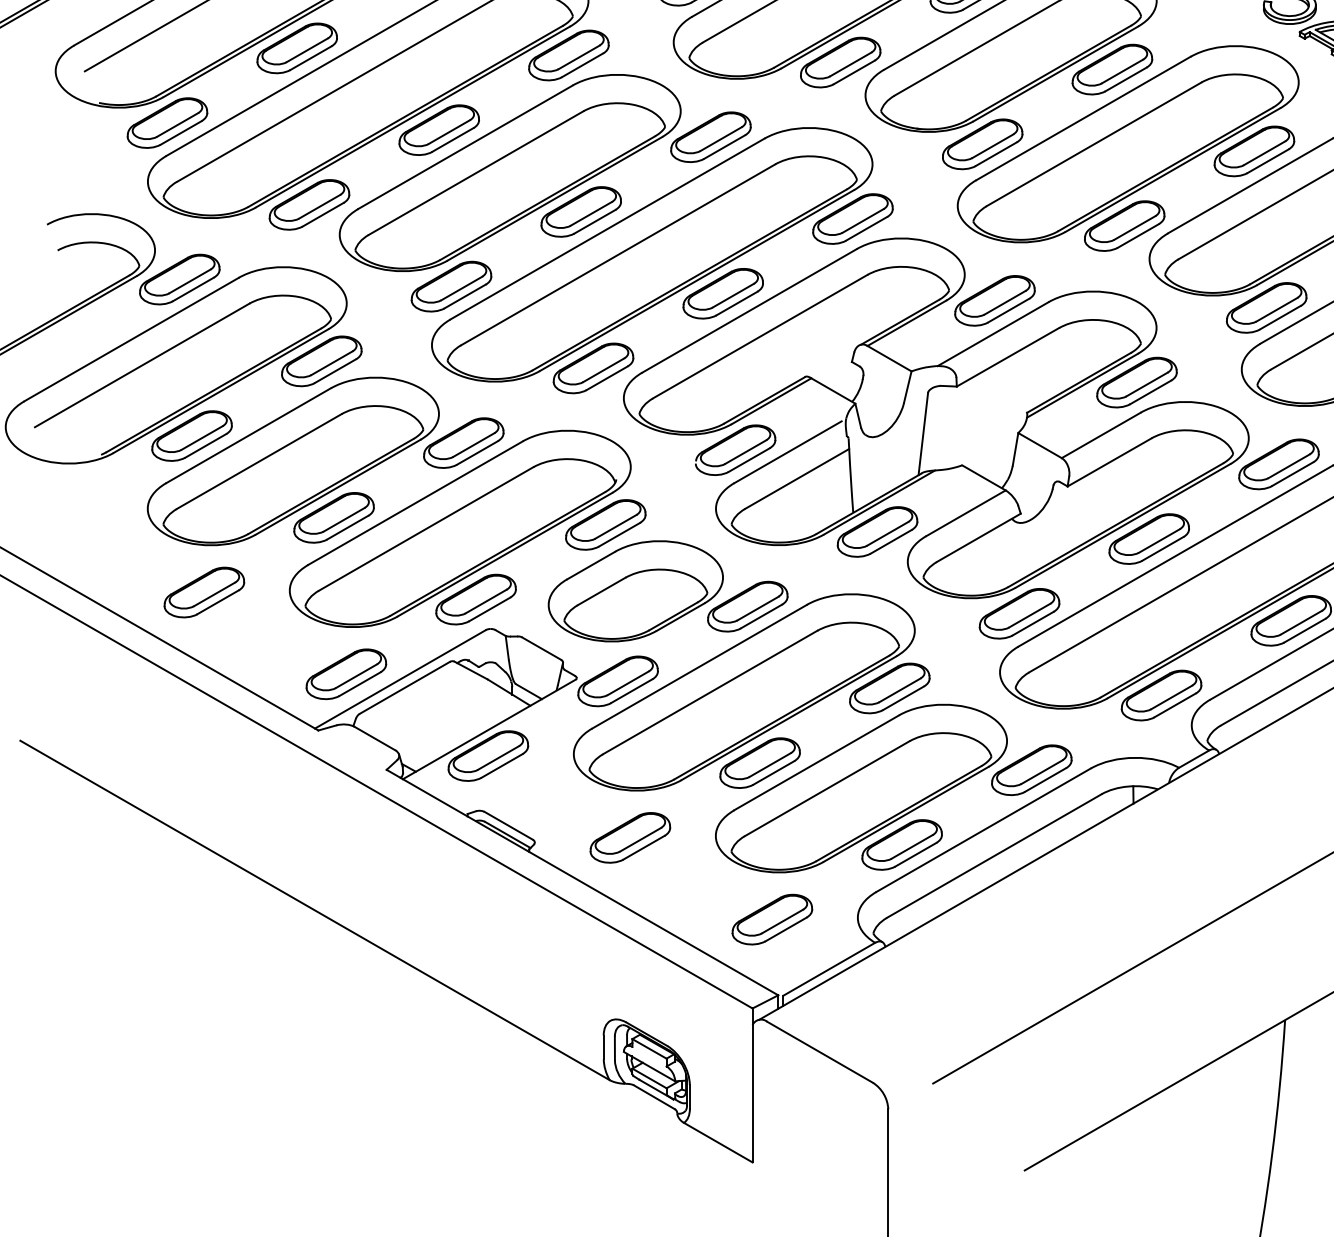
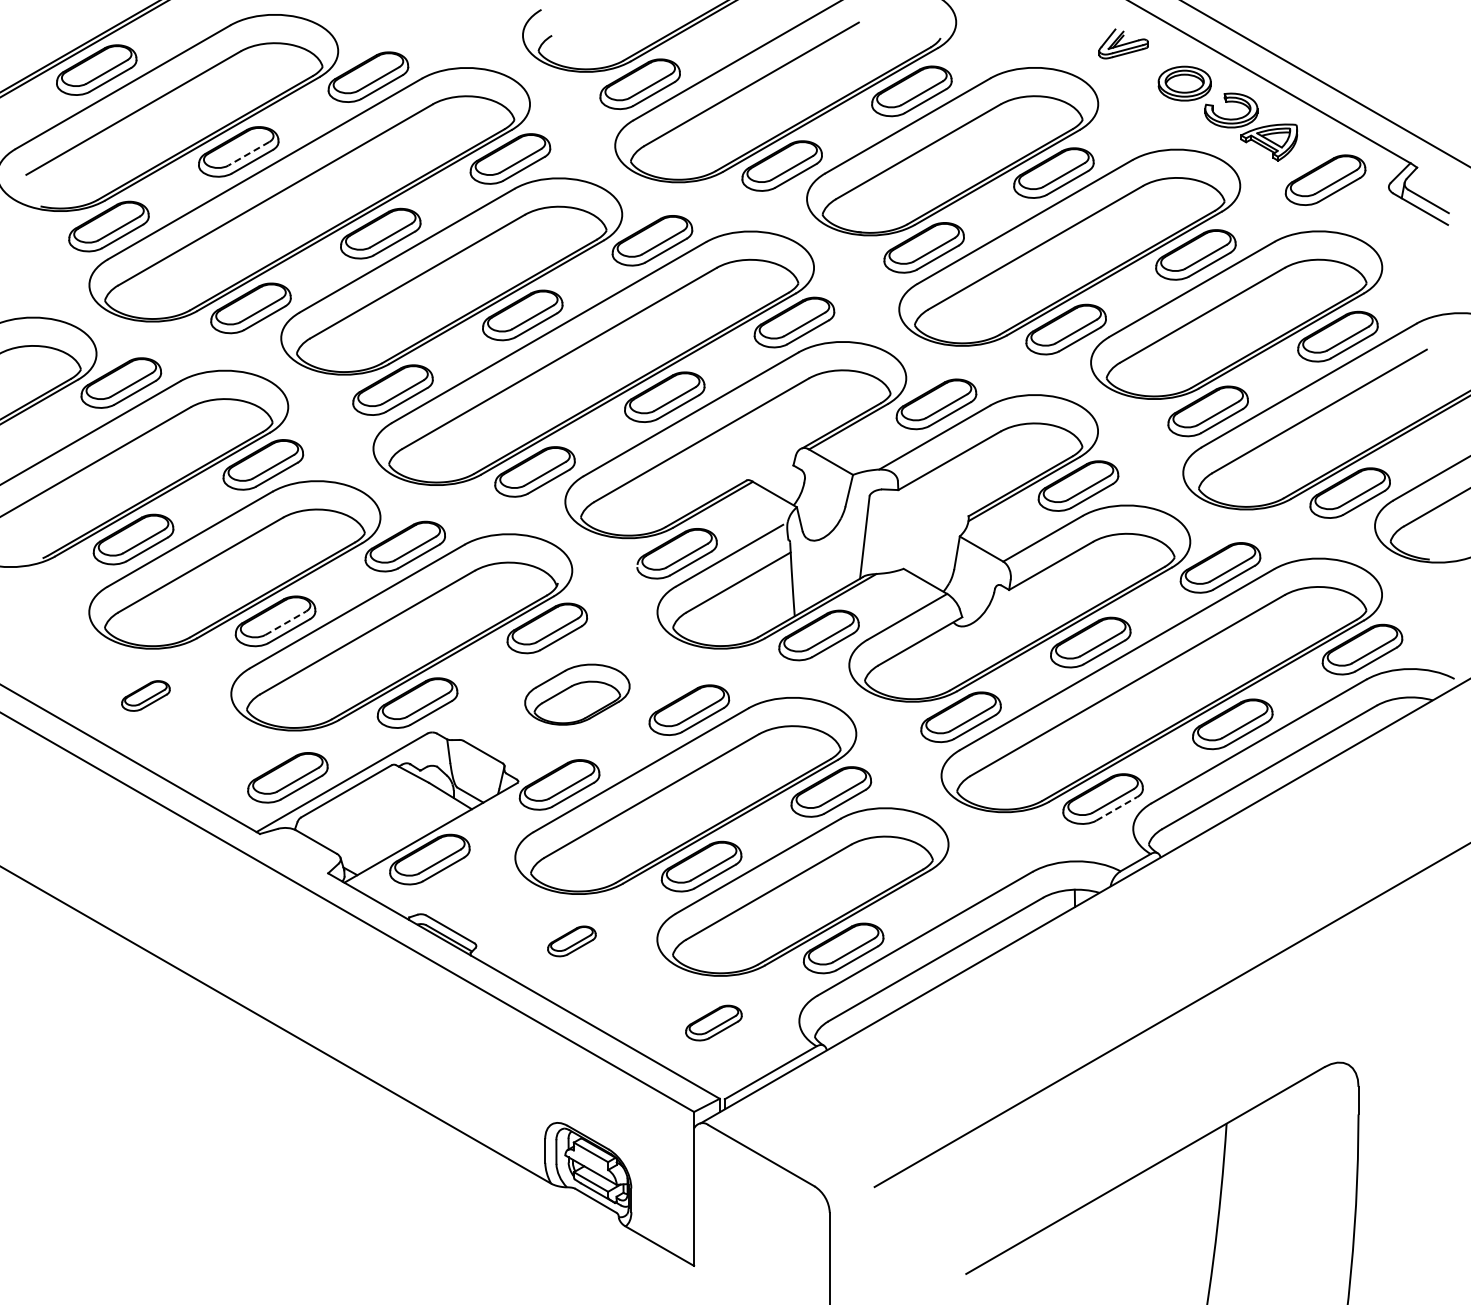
line: (306, 50) -> (248, 153), solid -> dashed
line: (343, 520) -> (285, 623), solid -> dashed
part: (635, 591) -> (577, 694), size x0.6
part: (203, 592) -> (145, 695), size x0.6
line: (1174, 705) -> (1116, 808), solid -> dashed
part: (1031, 770) -> (973, 873), removed
part: (629, 838) -> (571, 941), size x0.6
part: (771, 919) -> (713, 1022), size x0.7

